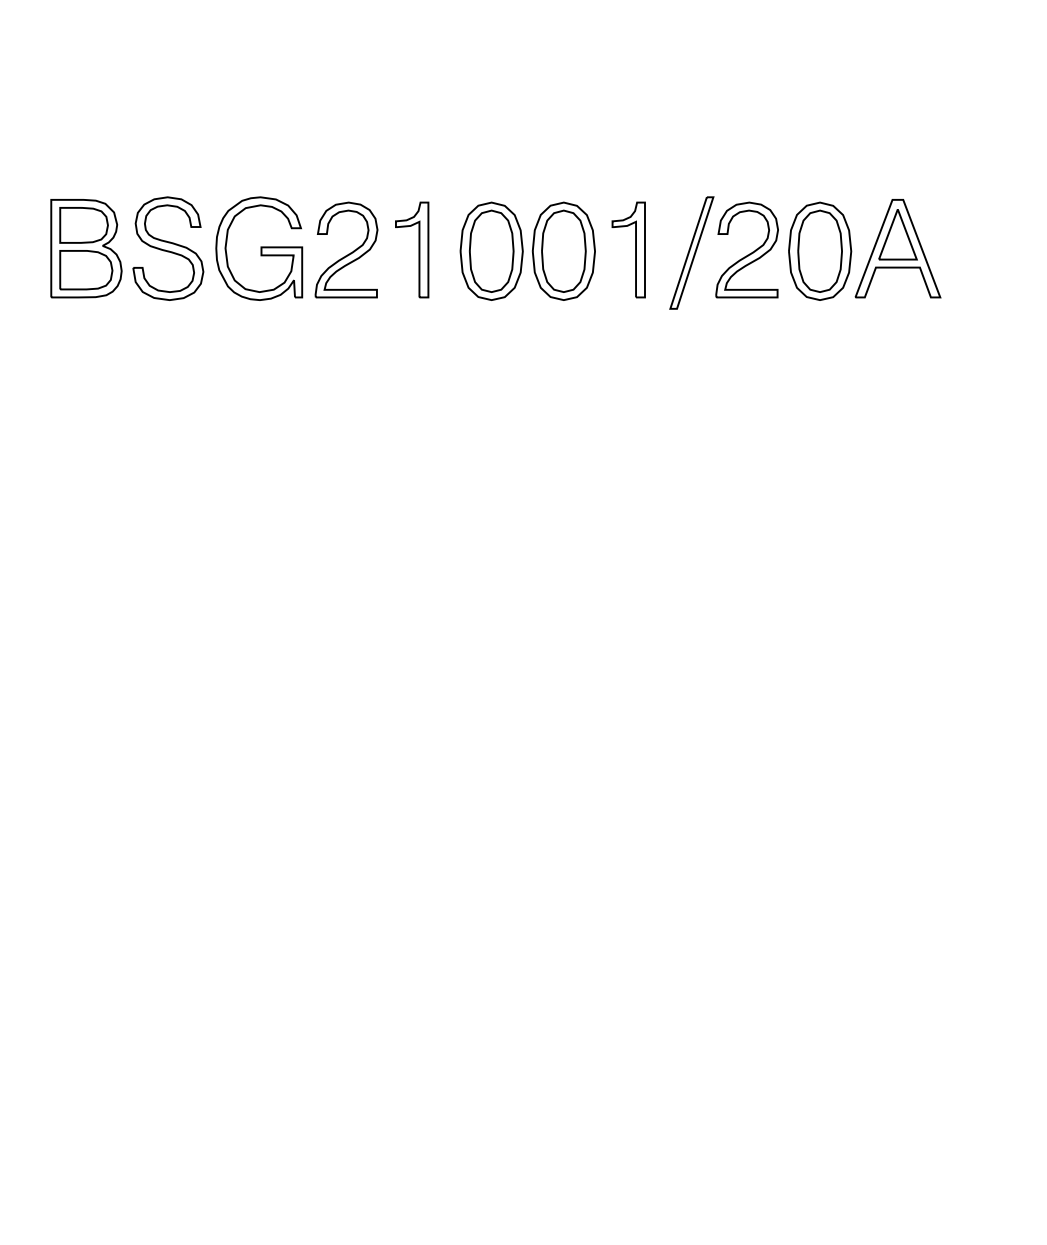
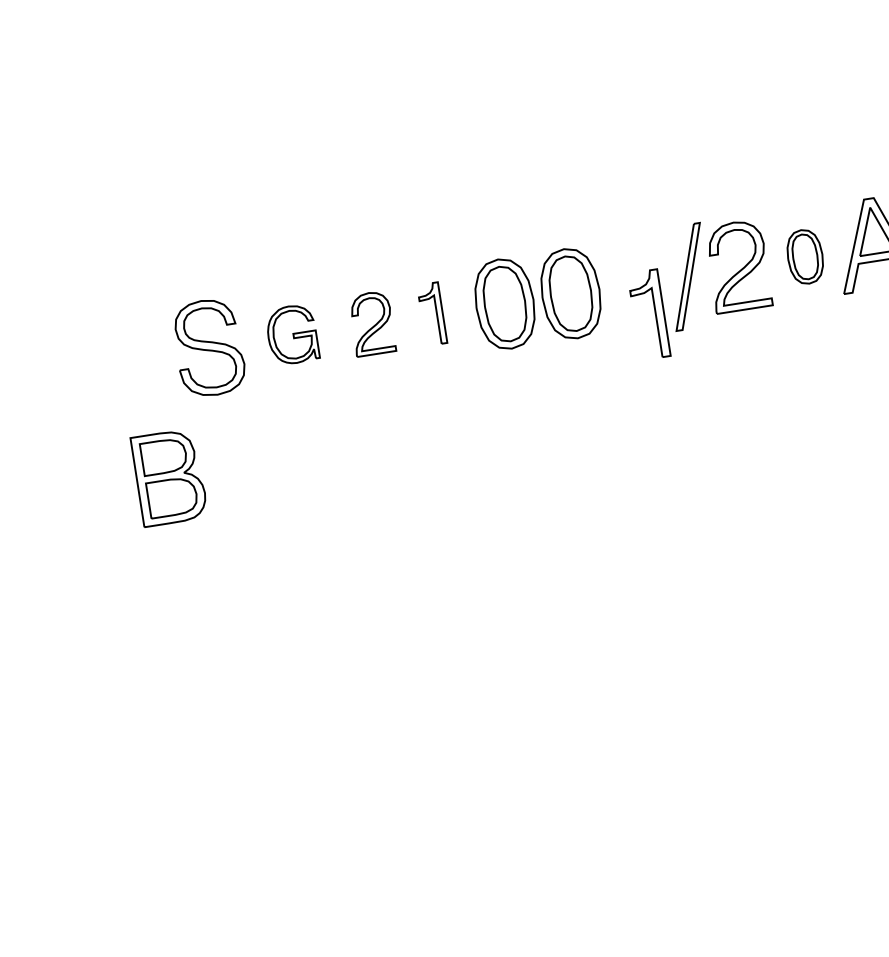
part: (86, 248) -> (169, 477), moved
part: (259, 248) -> (292, 334), size x0.6
part: (346, 249) -> (372, 323), size x0.7
part: (412, 249) -> (432, 313), size x0.7
part: (635, 249) -> (655, 313), moved
part: (820, 250) -> (805, 256), size x0.6

